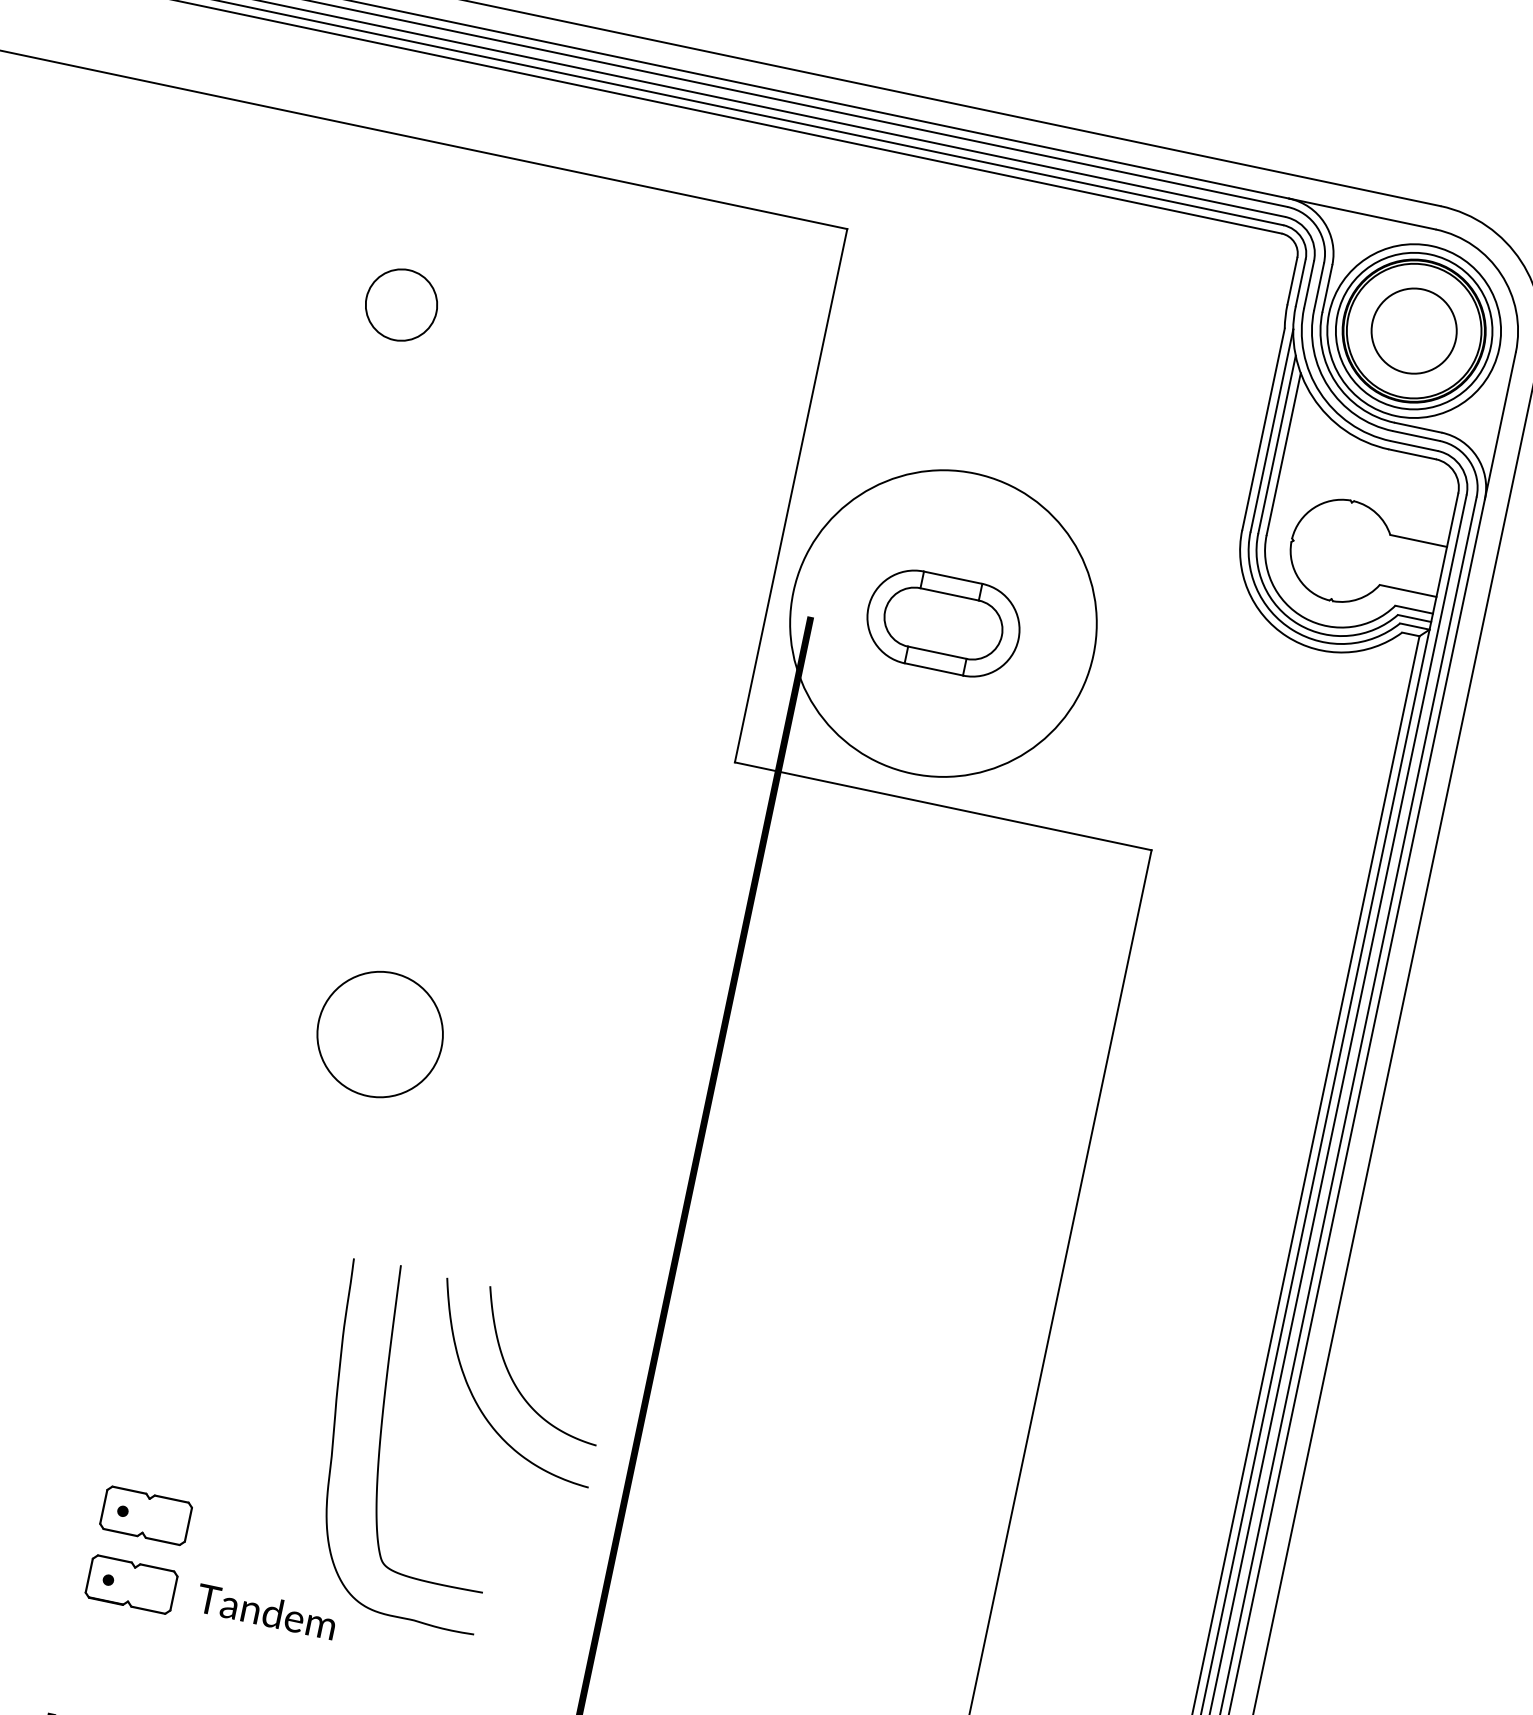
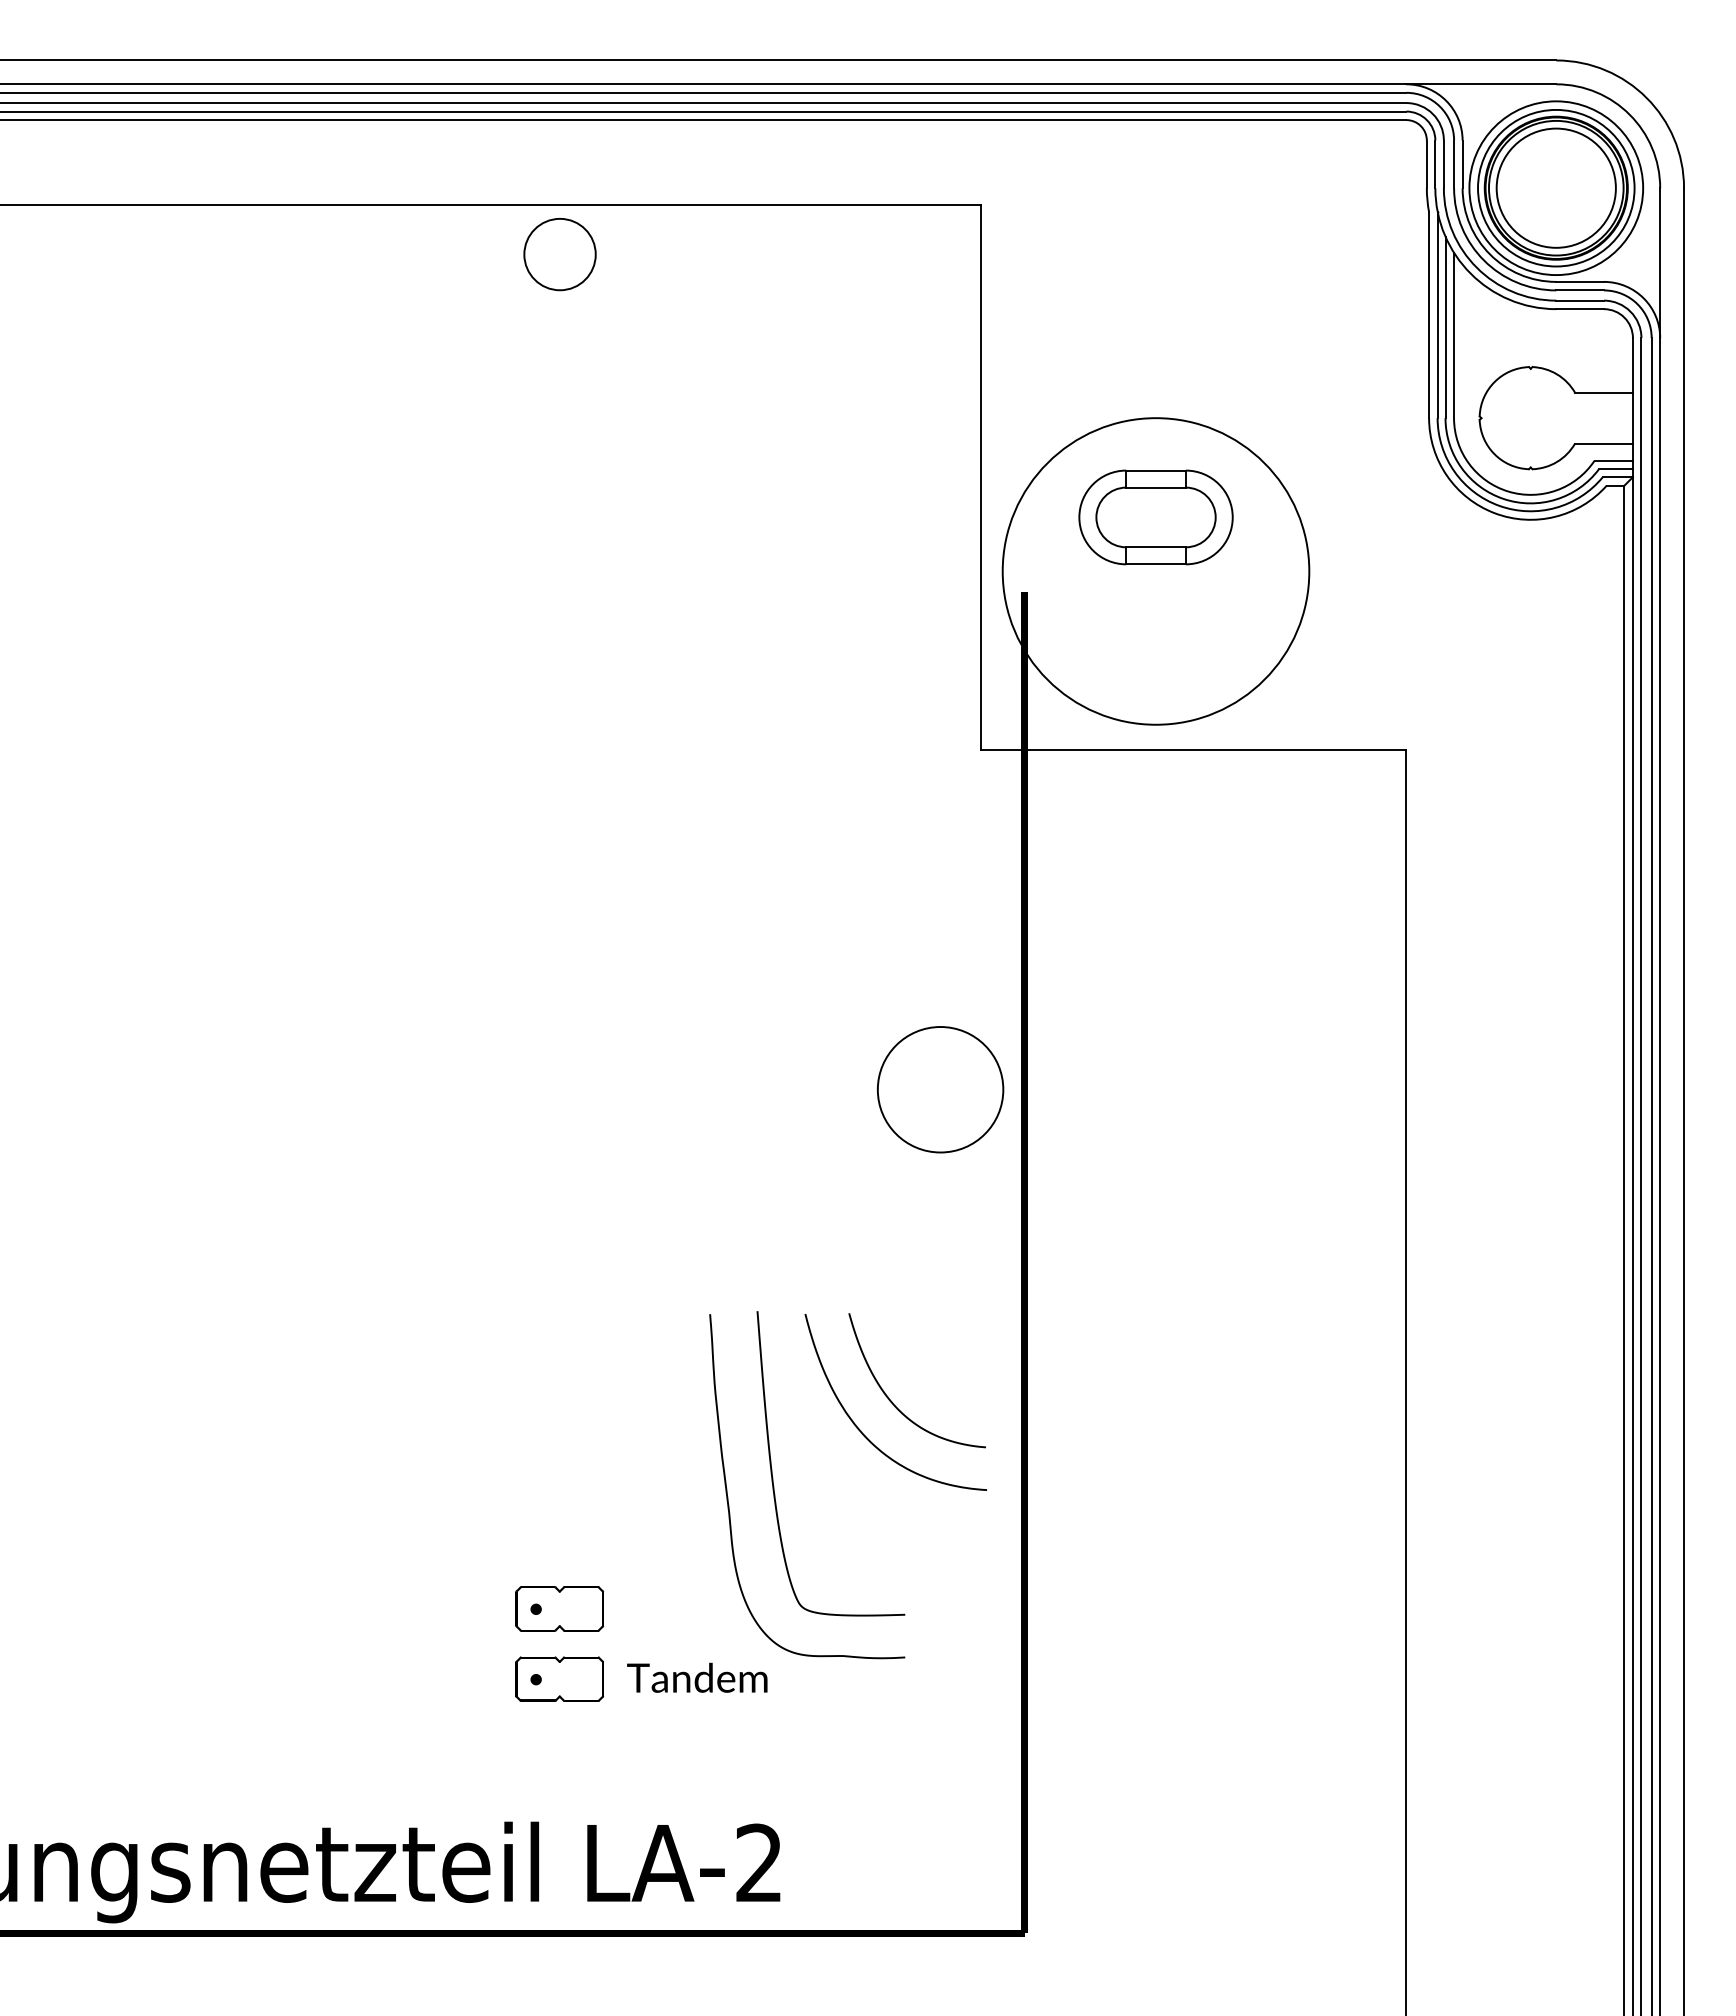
circle: (401, 304) -> (559, 254), moved
circle: (1413, 330) -> (1555, 187), size x1.4
part: (942, 623) -> (1155, 517), moved
circle: (380, 1034) -> (940, 1089), moved

